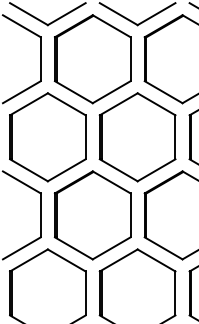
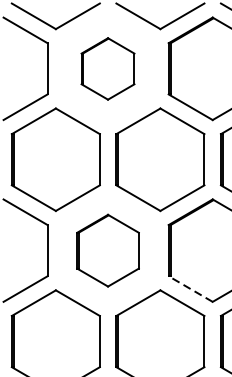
part: (92, 59) -> (107, 69), size x0.6
part: (92, 215) -> (107, 250), size x0.7
line: (163, 248) -> (190, 289), solid -> dashed

